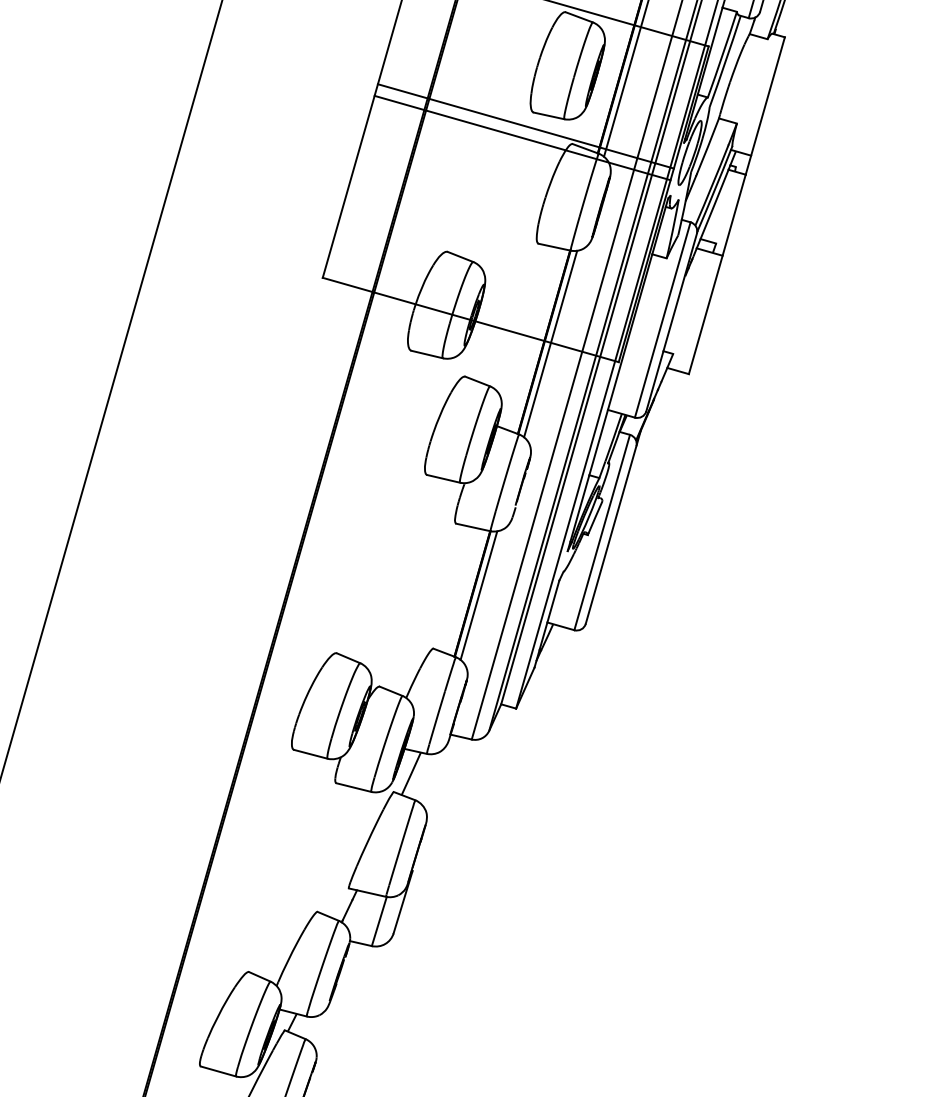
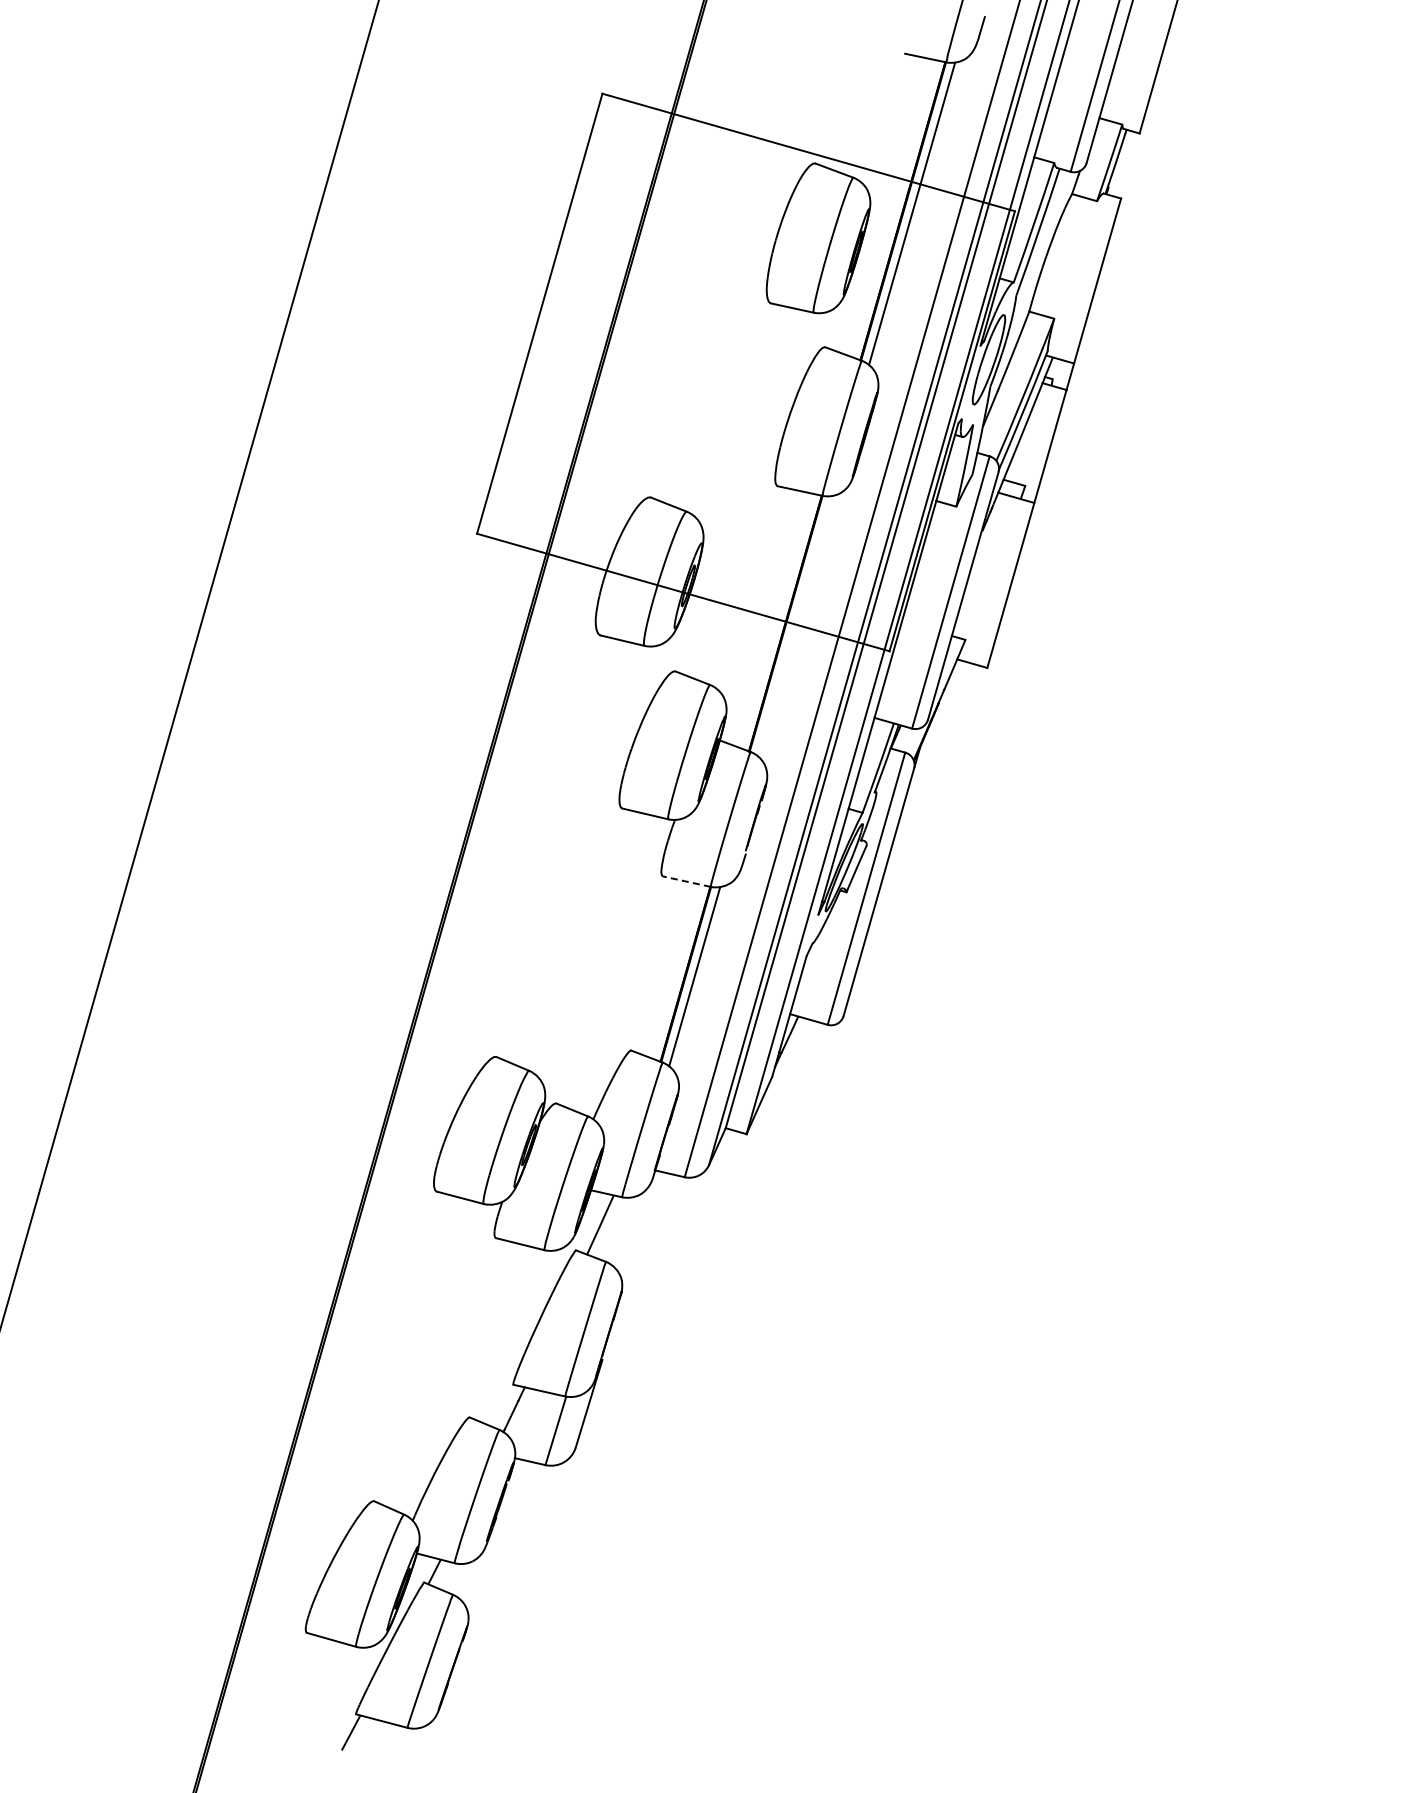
line: (525, 126) -> (759, 322), removed
line: (522, 137) -> (755, 338), removed
line: (550, 344) -> (794, 626), removed
line: (473, 527) -> (686, 881), solid -> dashed

